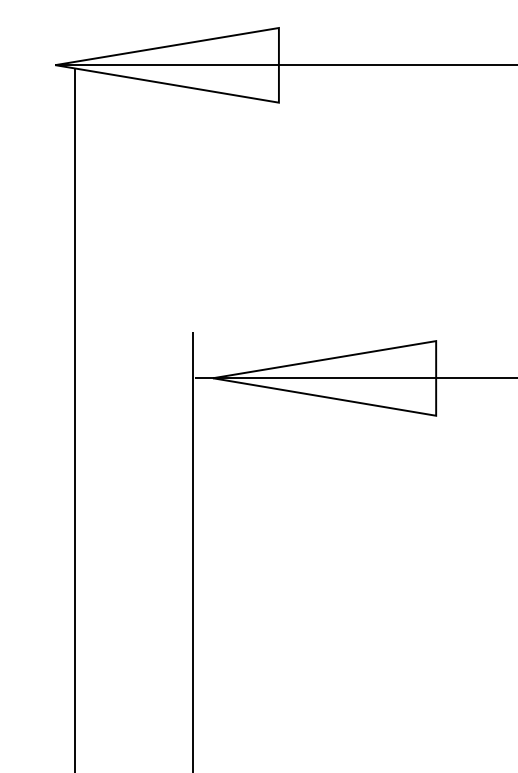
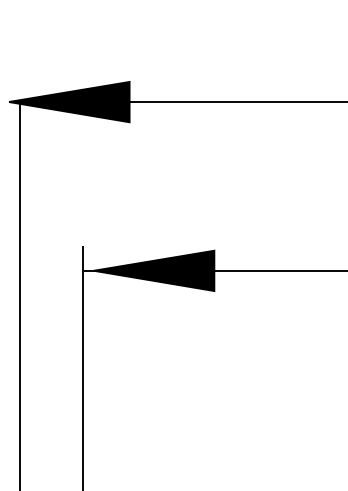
fill: (167, 64) -> (69, 101), added
fill: (325, 377) -> (154, 270), added

